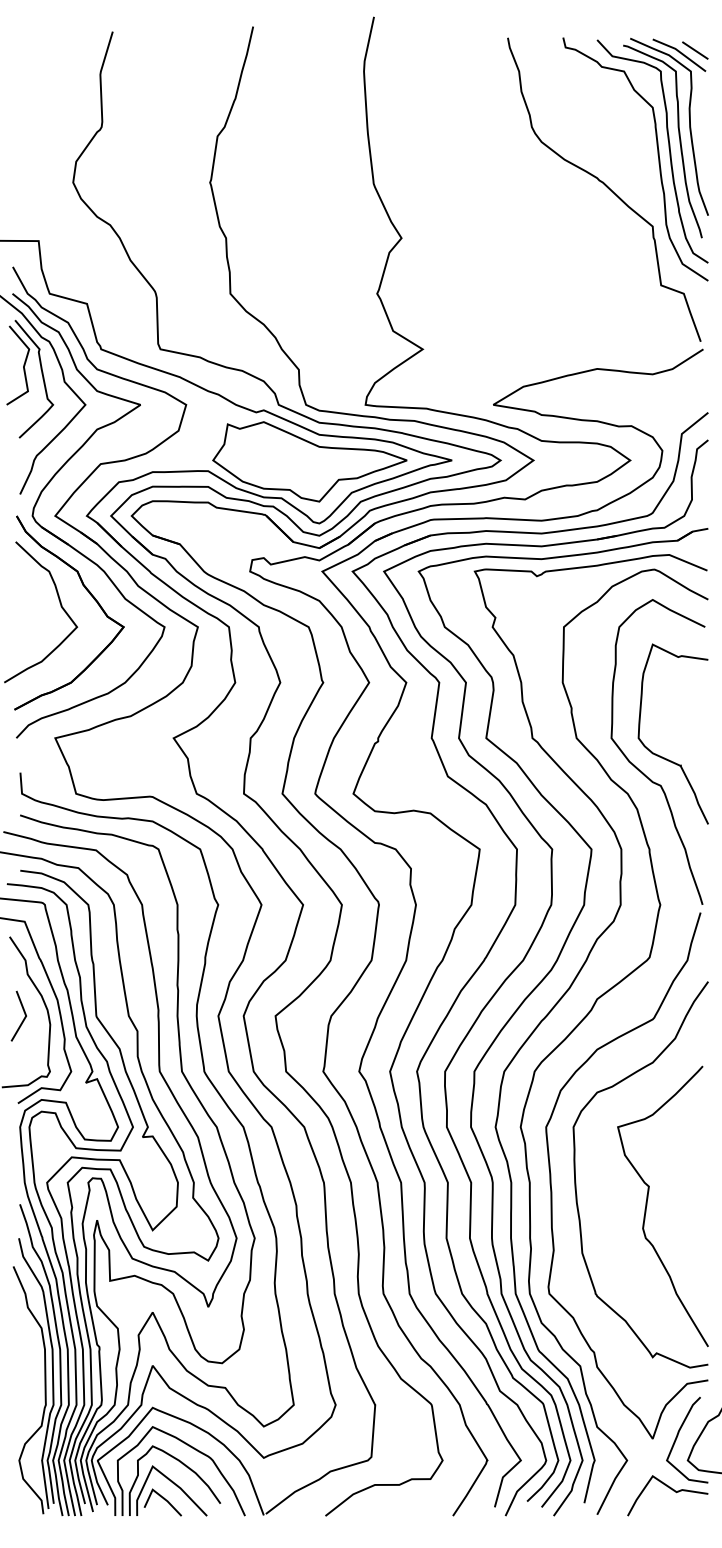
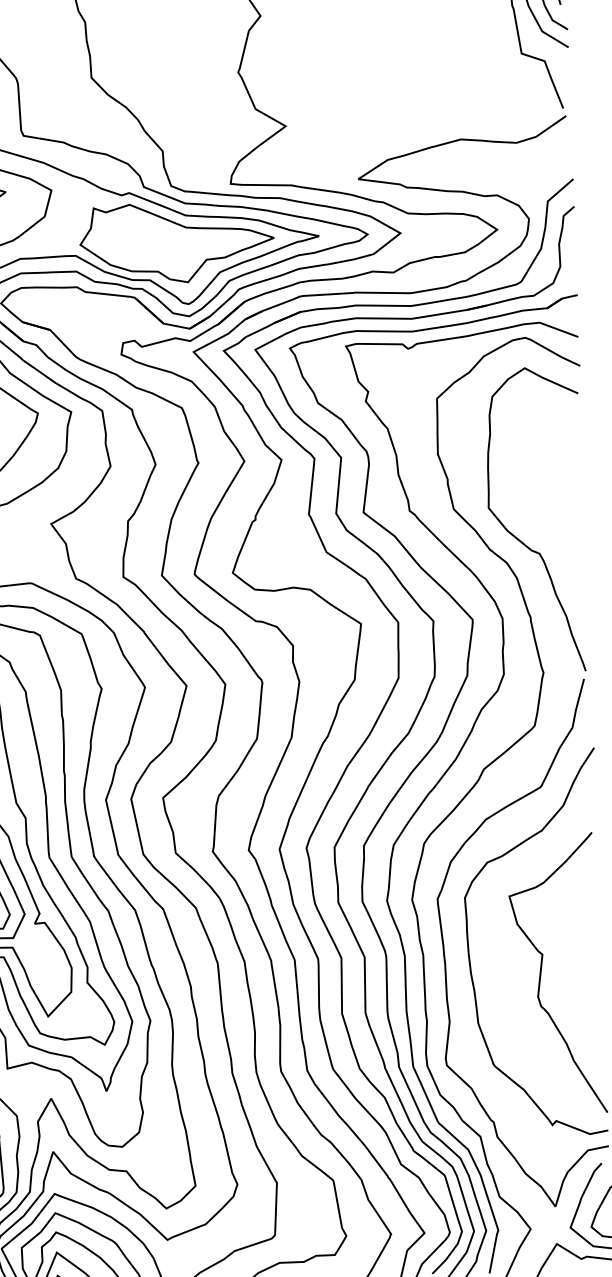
curve: (660, 755) -> (538, 523), removed

